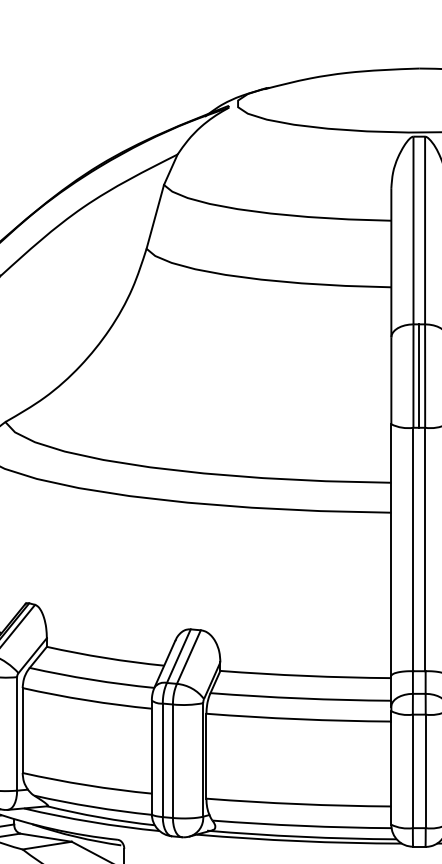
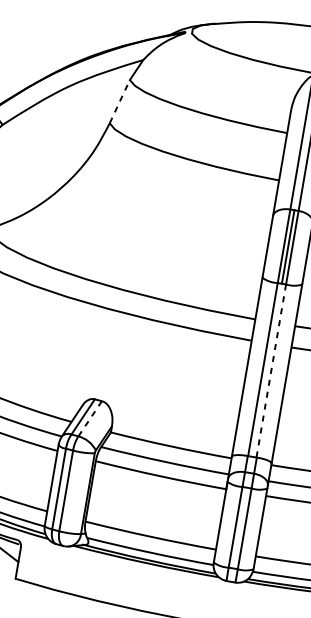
line: (155, 216) -> (120, 101), solid -> dashed
line: (425, 549) -> (271, 371), solid -> dashed
line: (188, 657) -> (89, 419), solid -> dashed

